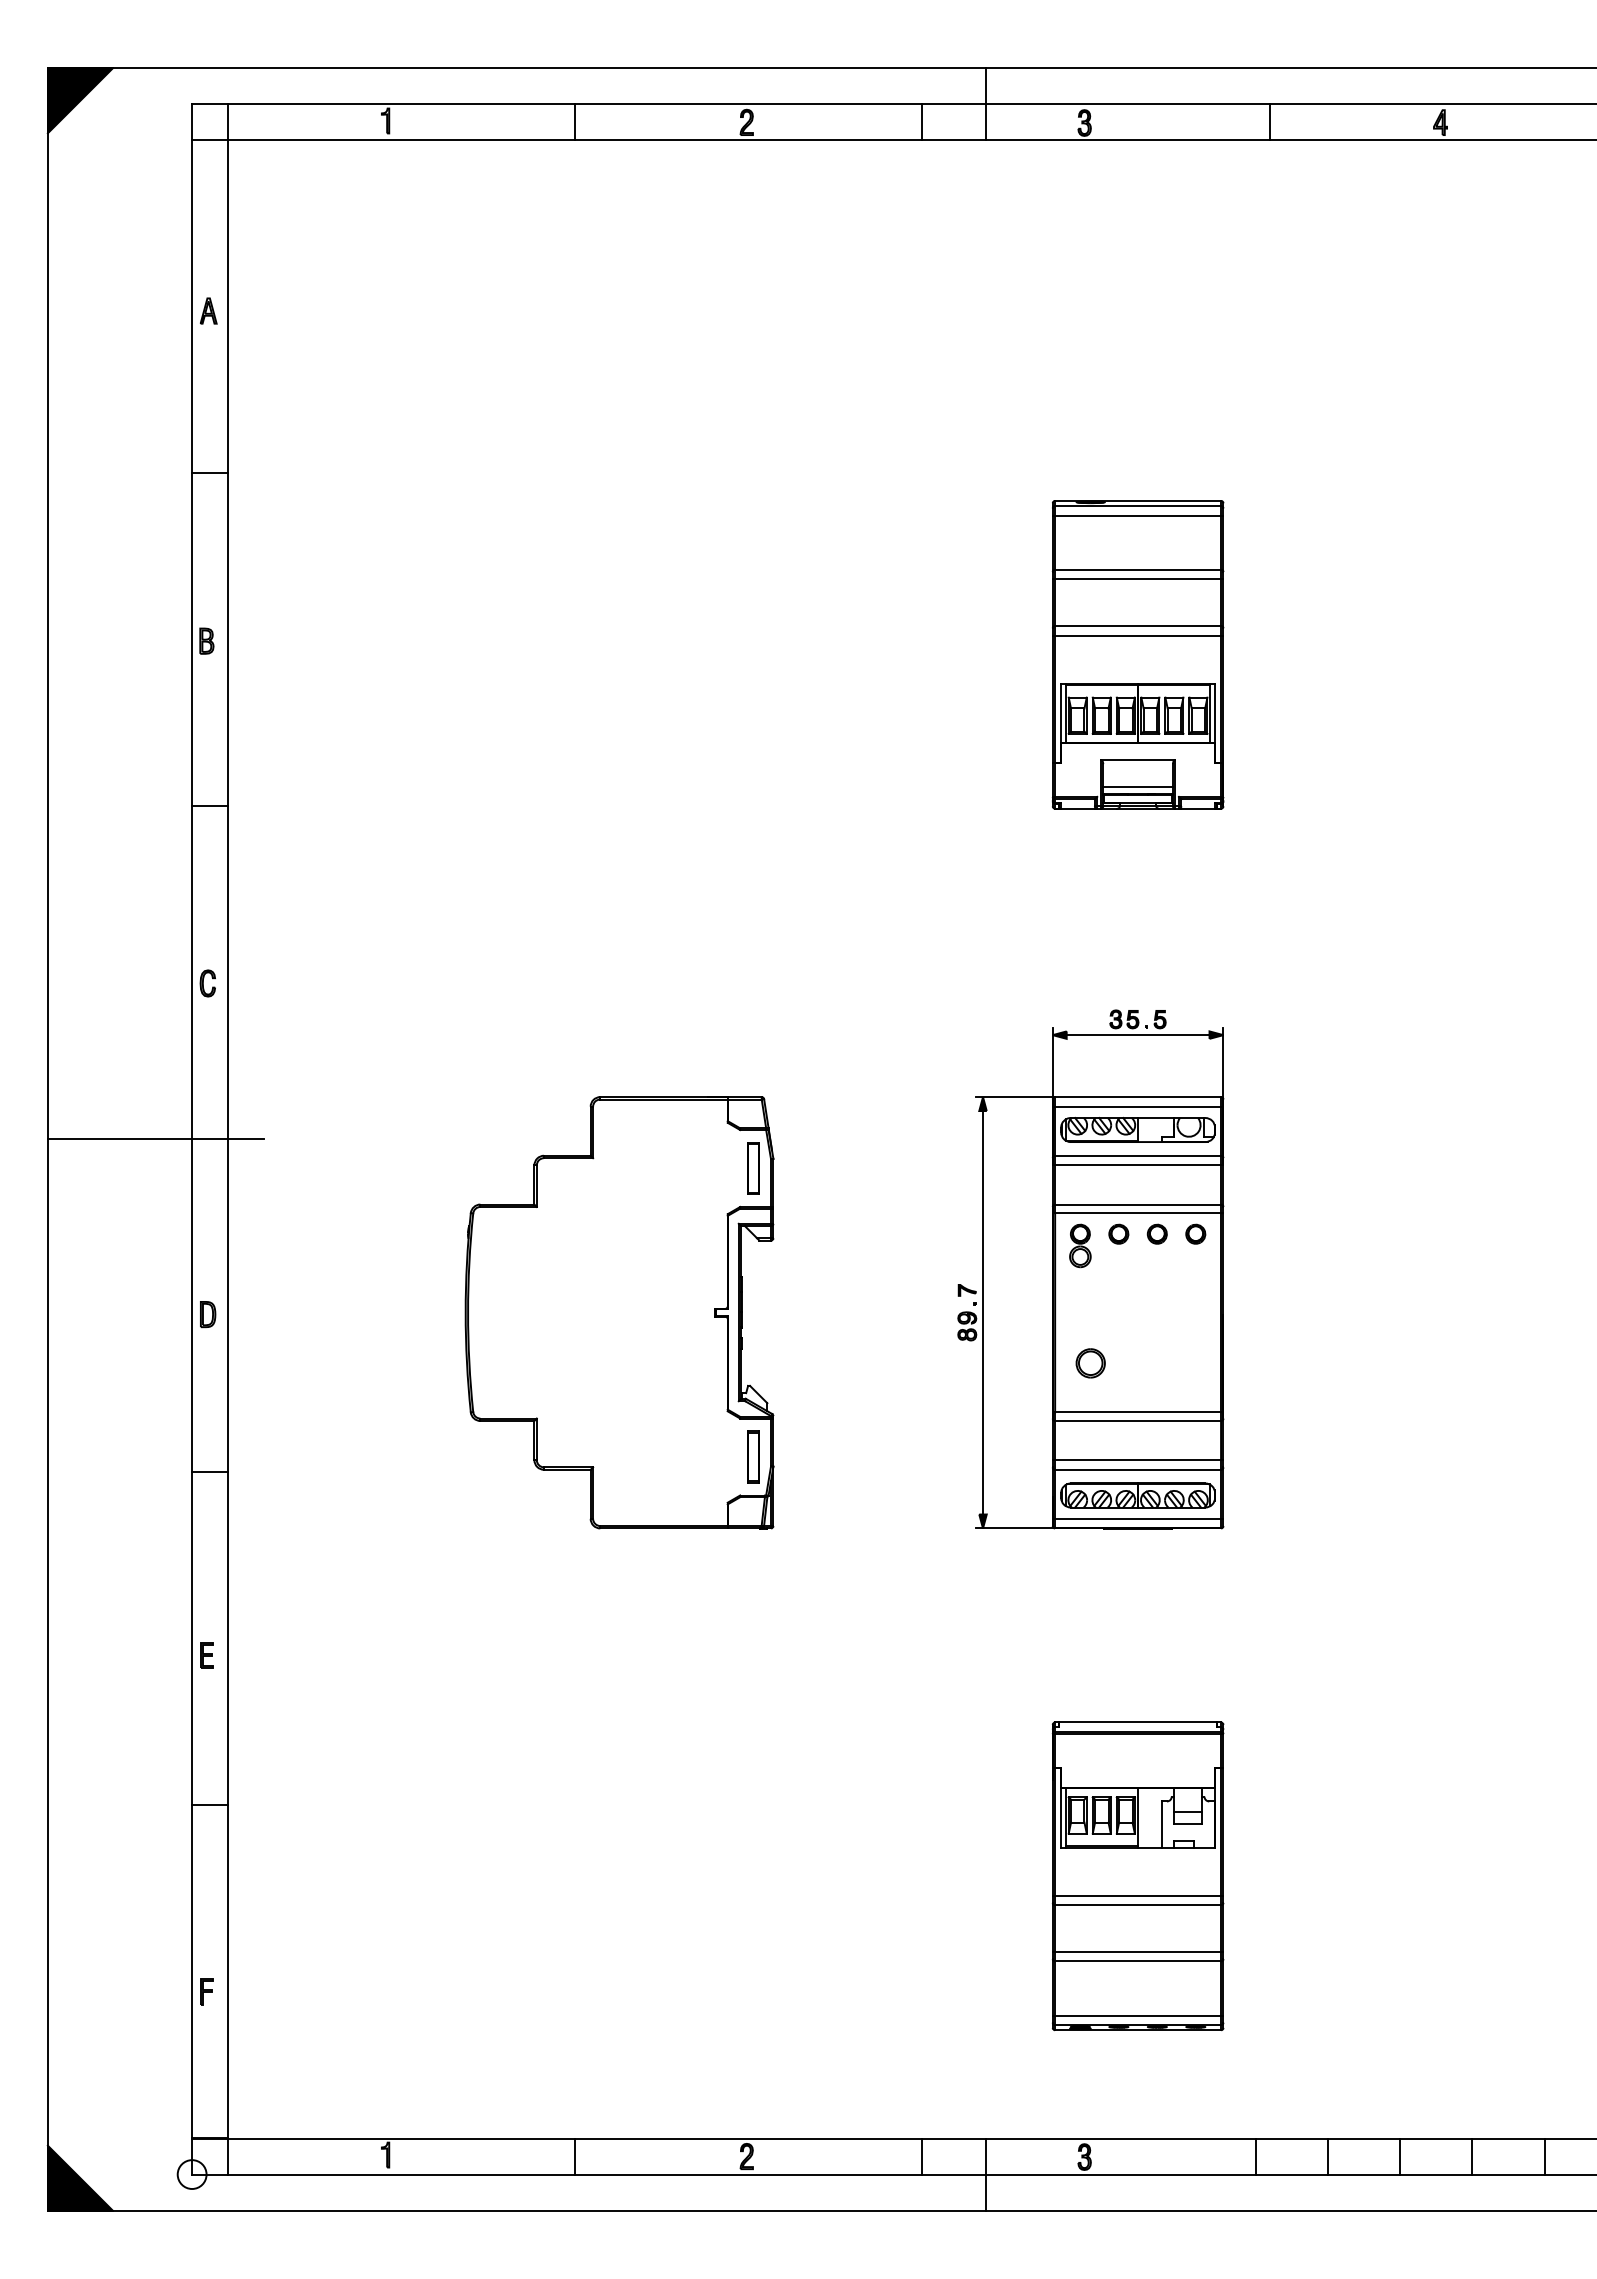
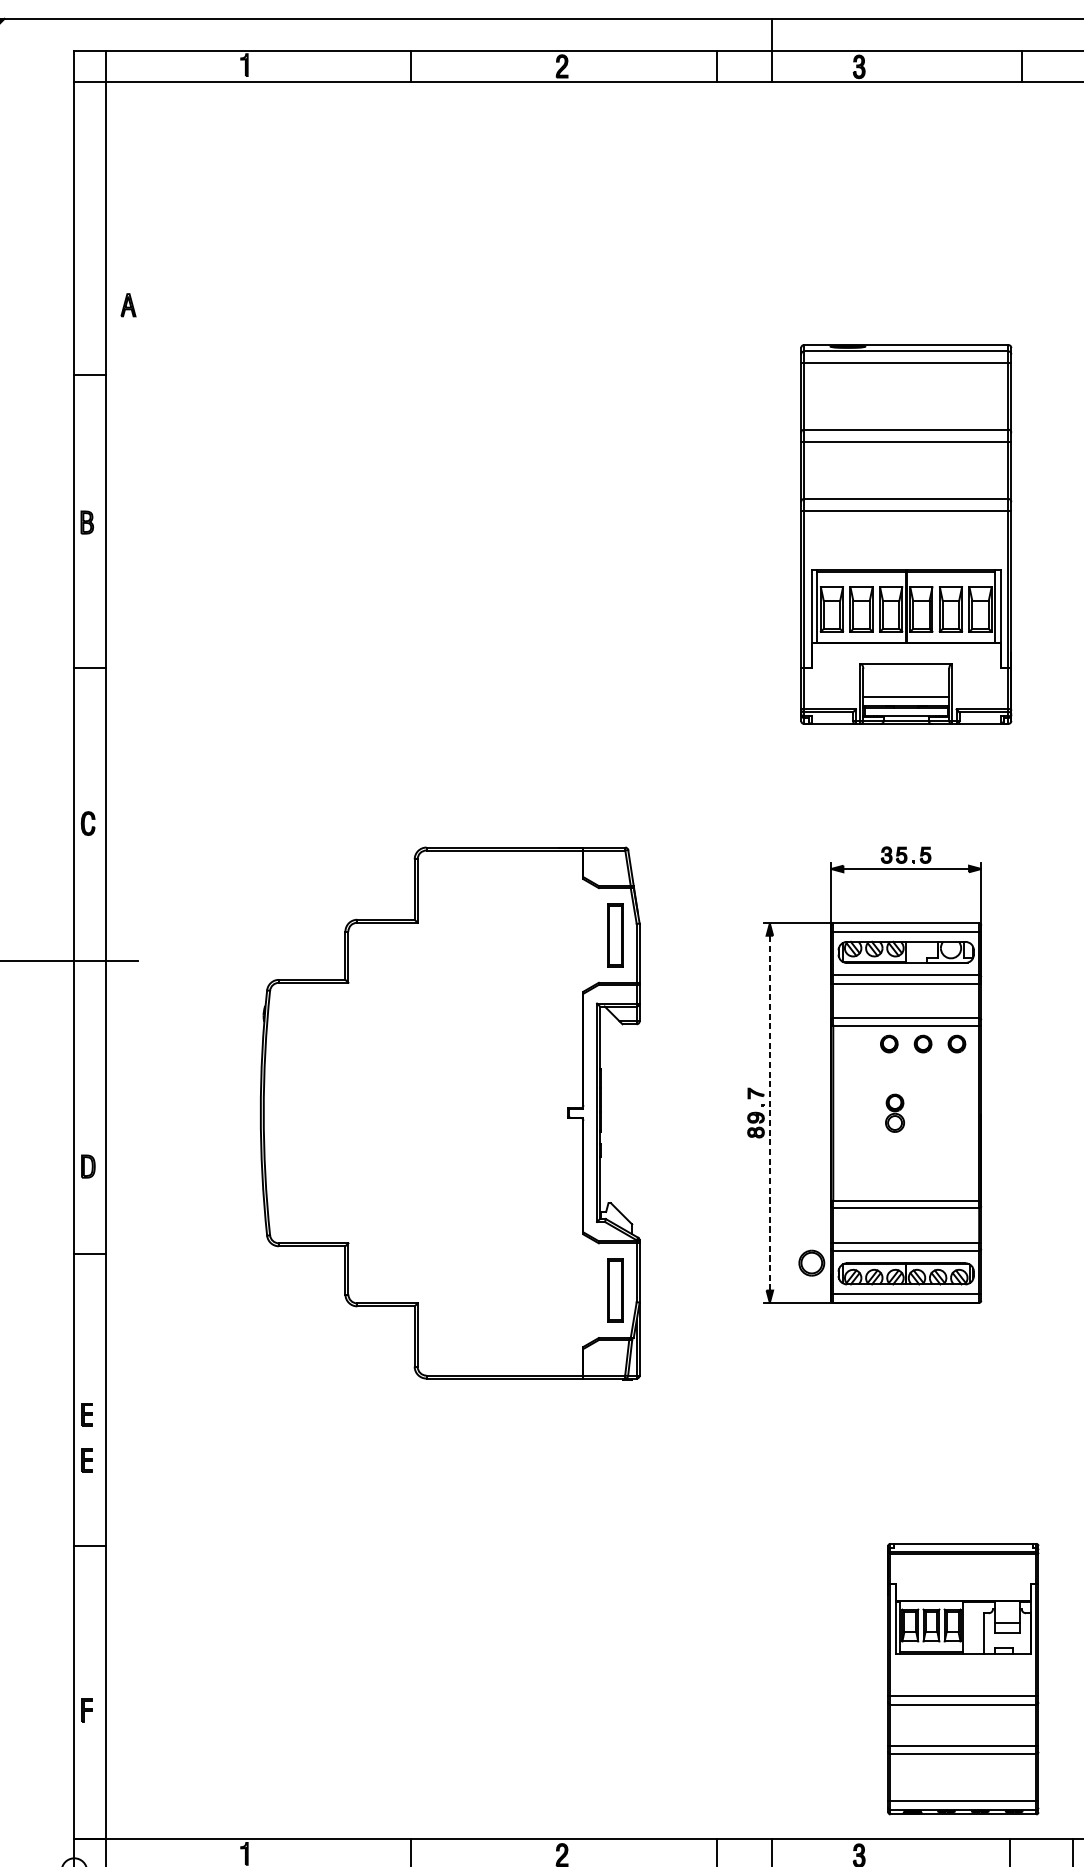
part: (208, 310) -> (128, 304), moved
part: (1137, 654) -> (905, 534), size x1.4
part: (1080, 1245) -> (895, 1112), moved
part: (619, 1312) -> (450, 1112), size x1.4
line: (983, 1312) -> (770, 1112), solid -> dashed
part: (208, 1314) -> (88, 1166), moved
part: (1090, 1363) -> (811, 1263), moved
part: (206, 1707) -> (86, 1460), added
part: (1137, 1876) -> (962, 1679), moved

